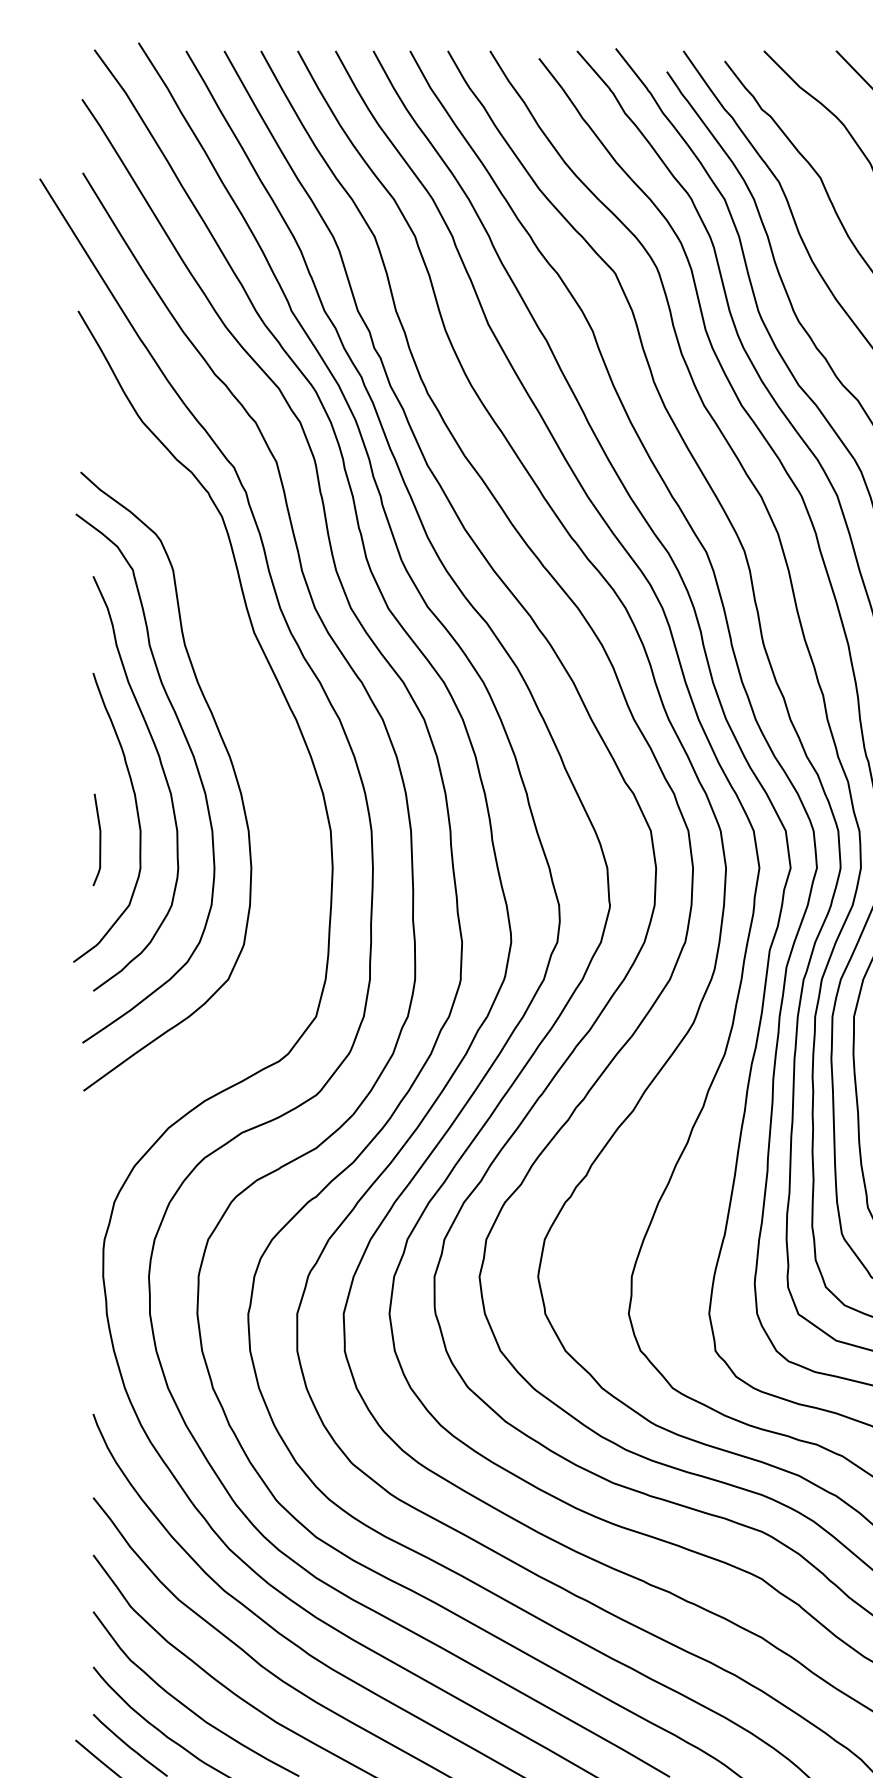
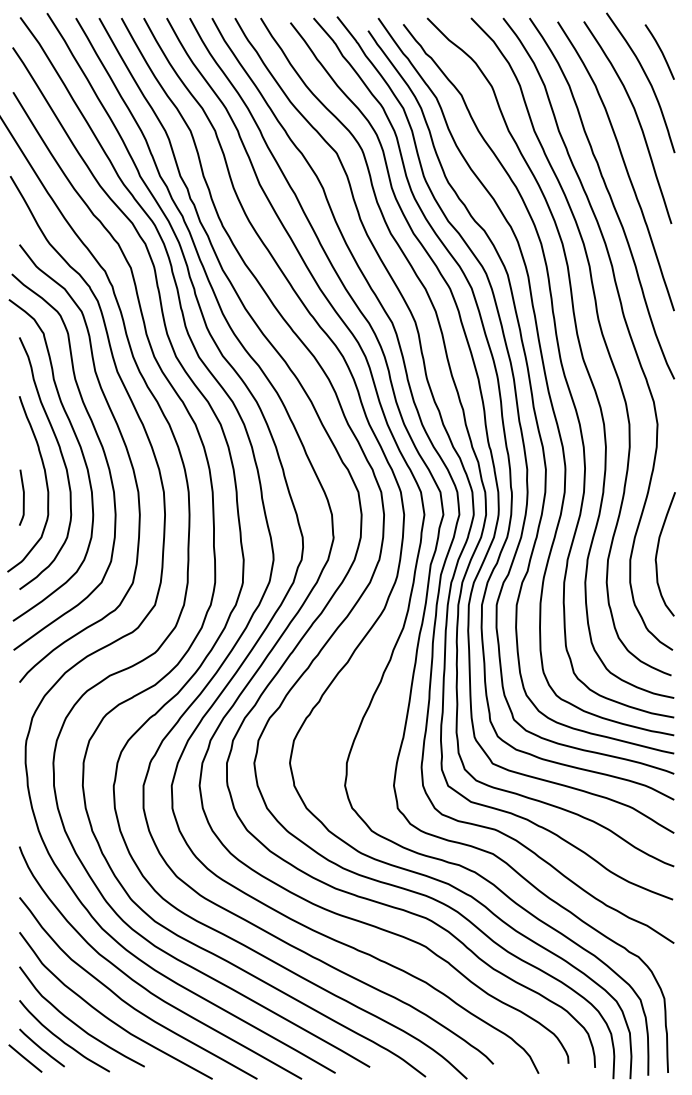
curve: (264, 750) -> (123, 443), added

